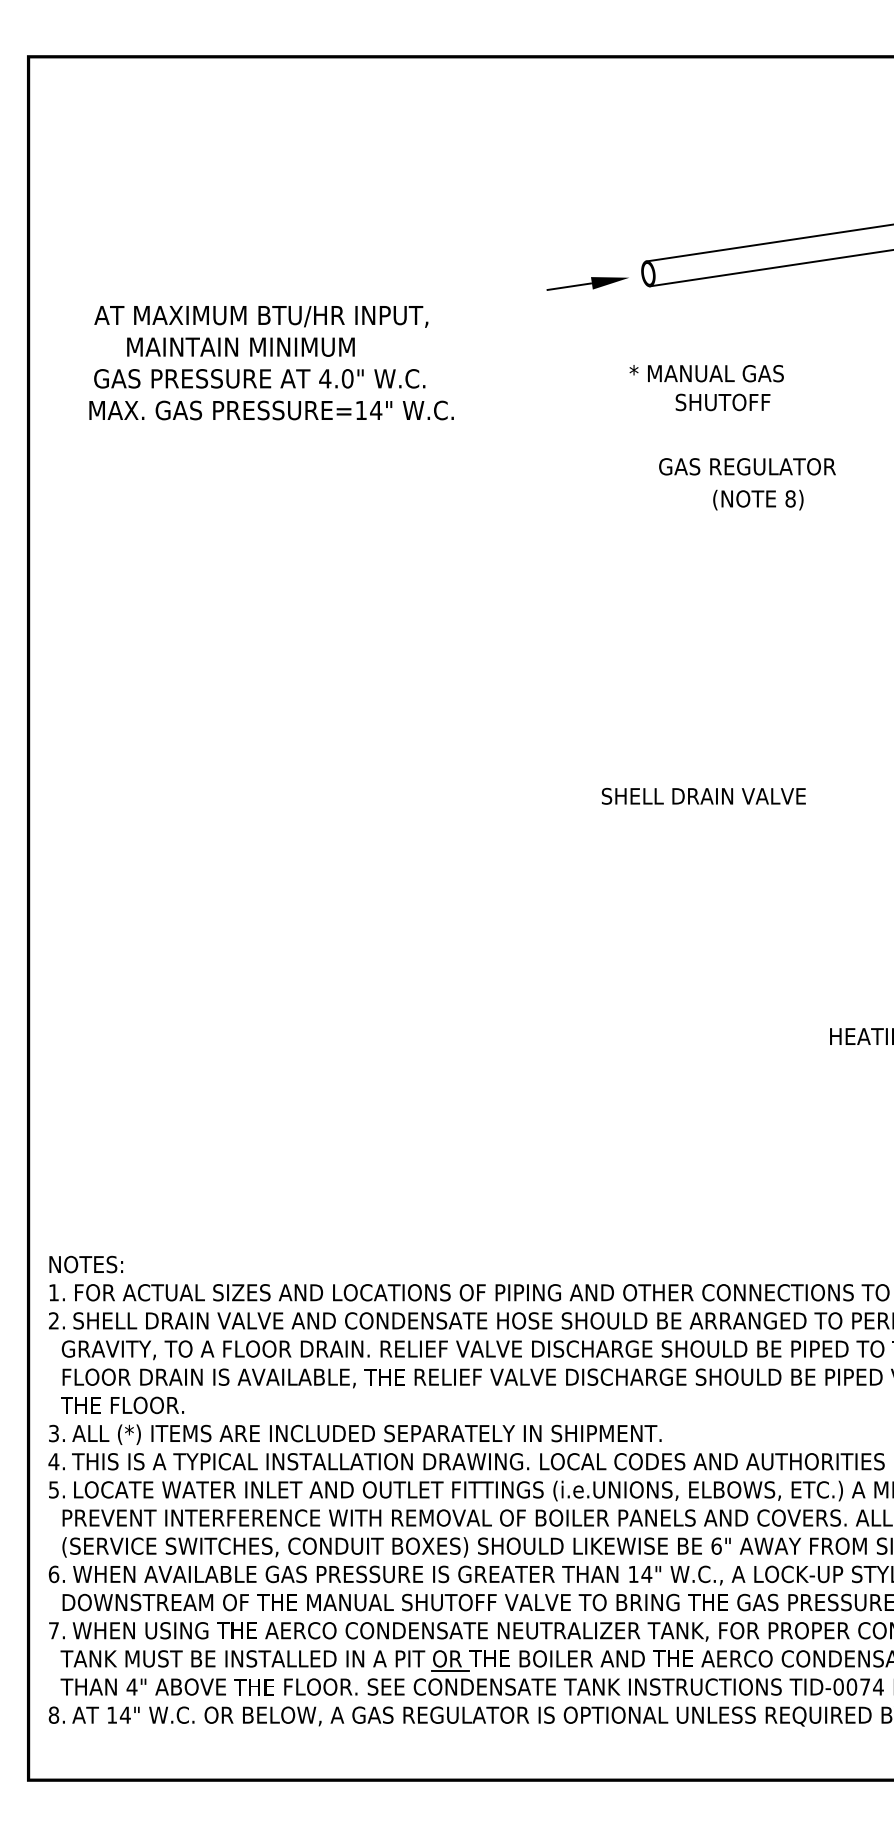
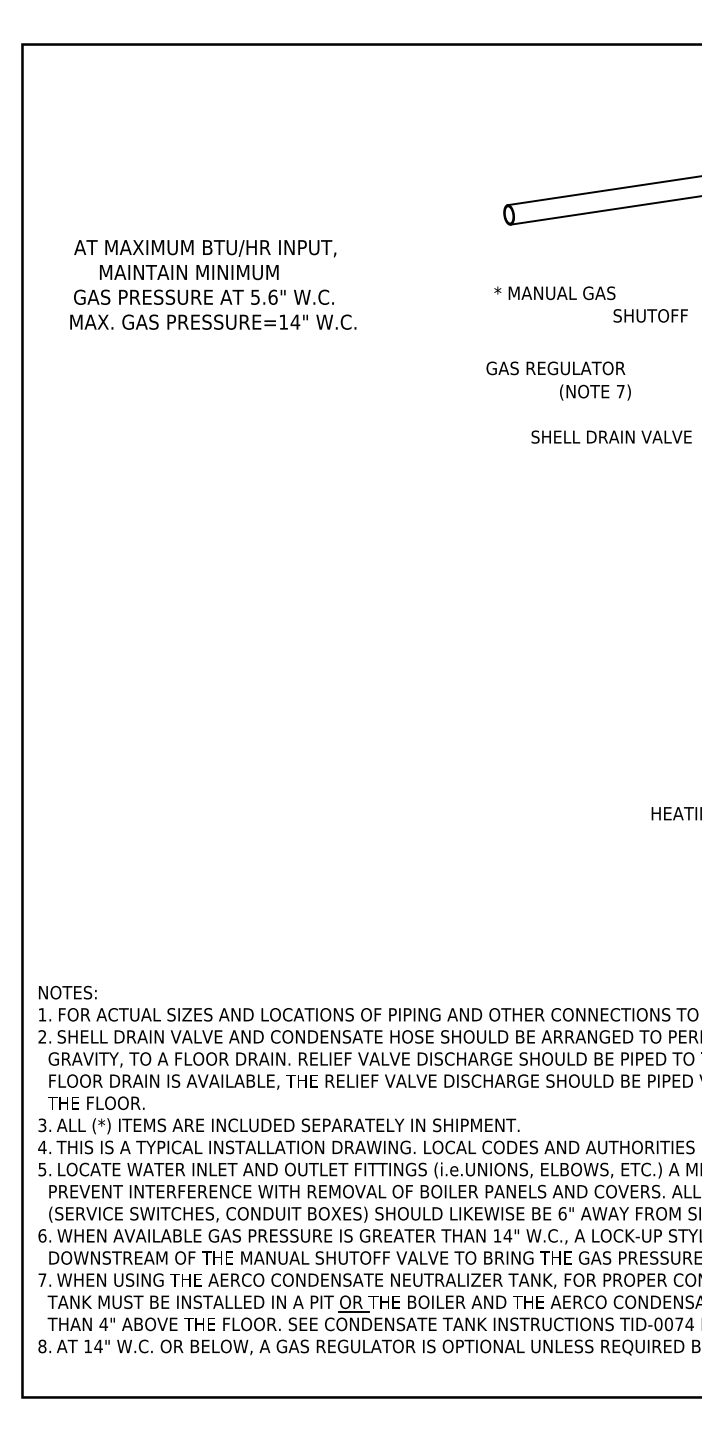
part: (587, 283) -> (461, 222), removed
text: (335, 377) -> (263, 296), 4.0" -> 5.6"
text: (722, 401) -> (650, 315), moved
text: (746, 466) -> (555, 368), moved
text: (790, 498) -> (620, 391), 8) -> 7)
text: (703, 795) -> (611, 436), moved

